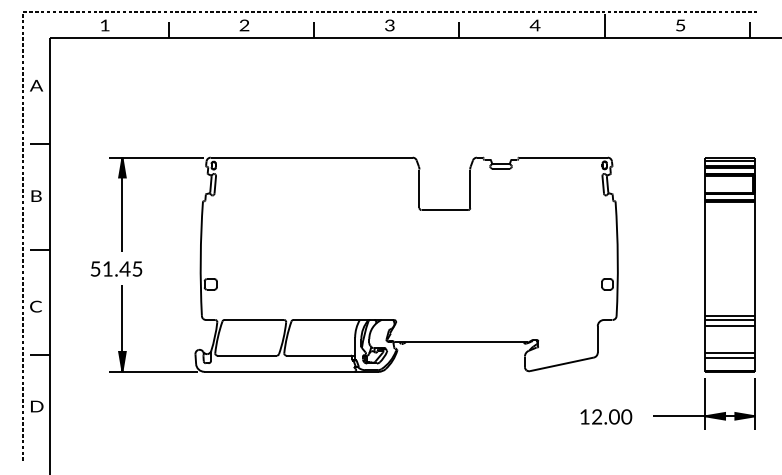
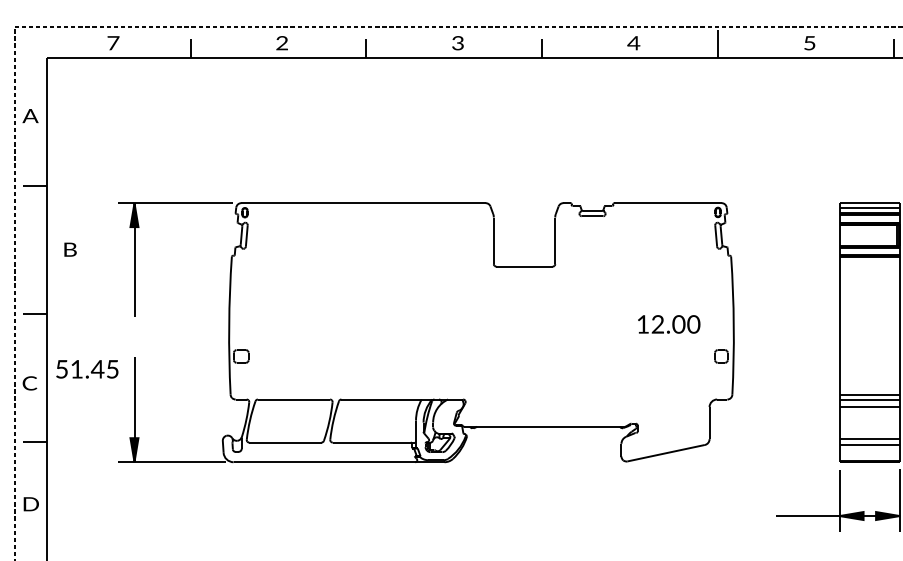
text: (104, 25) -> (112, 43), 1 -> 7
text: (36, 195) -> (70, 248), moved
text: (116, 268) -> (87, 368), moved
text: (606, 416) -> (669, 323), moved

